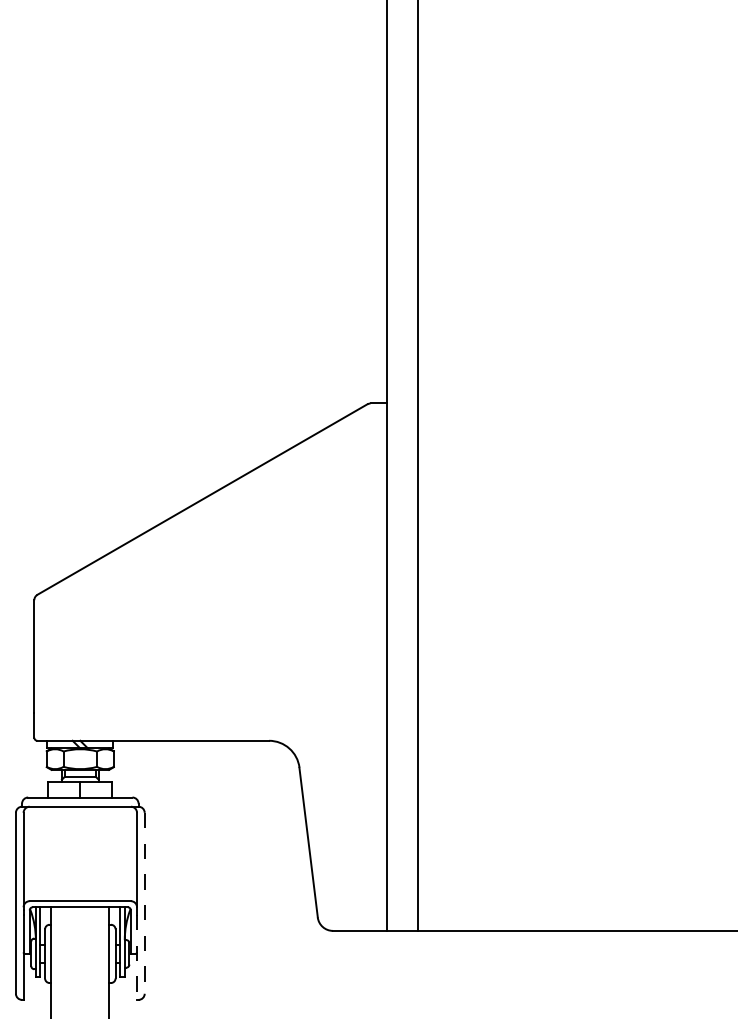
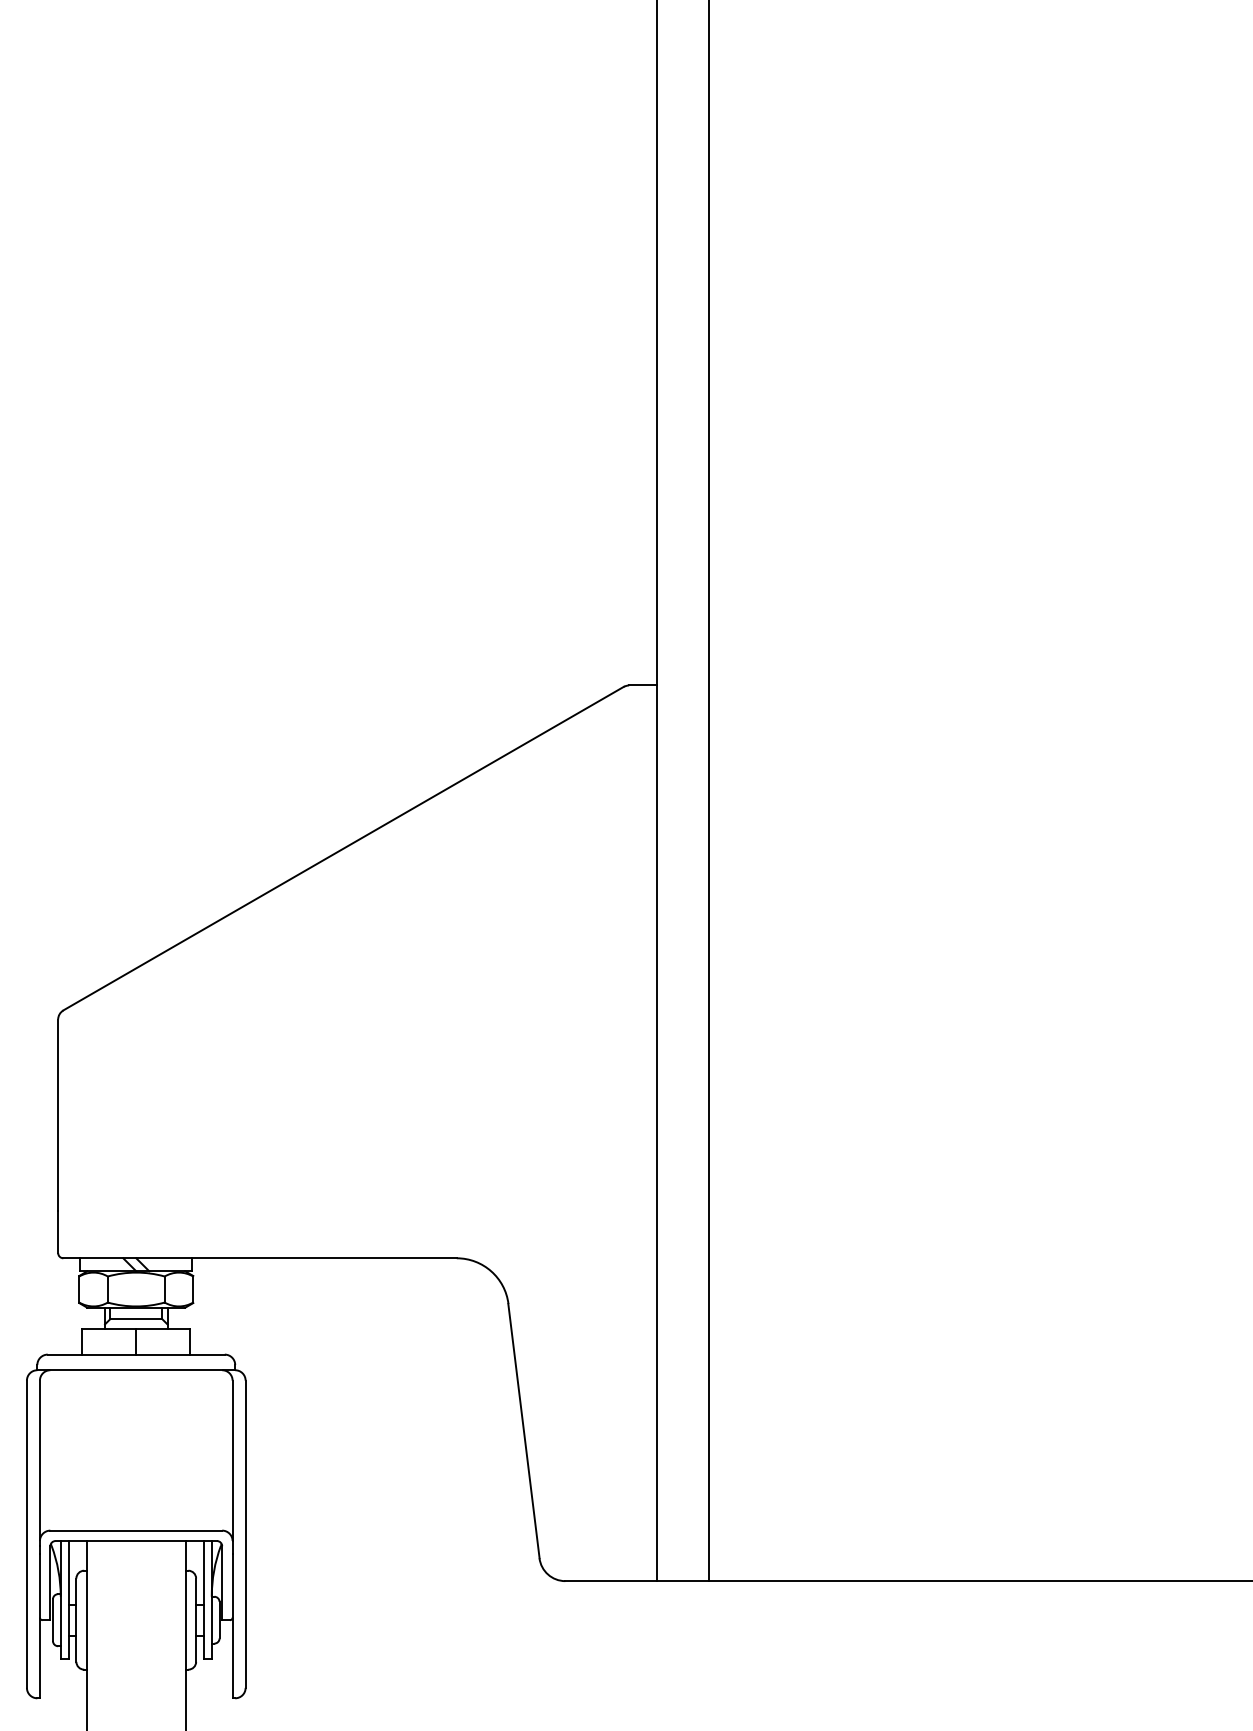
line: (144, 903) -> (245, 1534), dashed -> solid
line: (137, 957) -> (233, 1626), dashed -> solid

